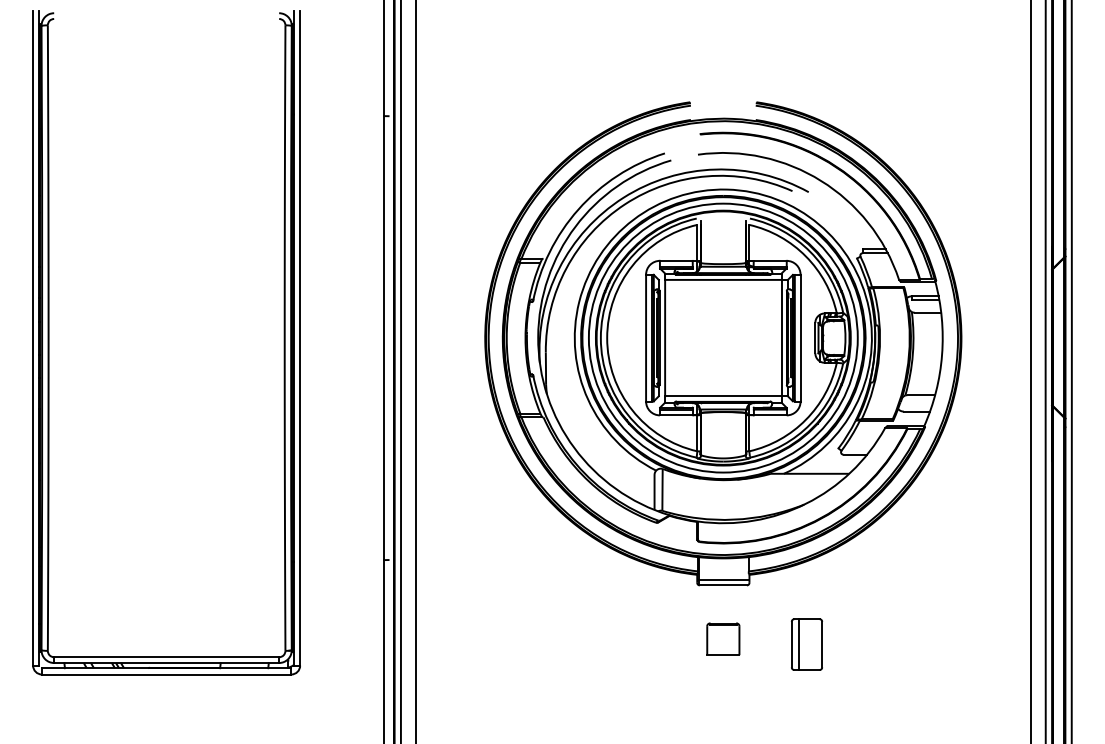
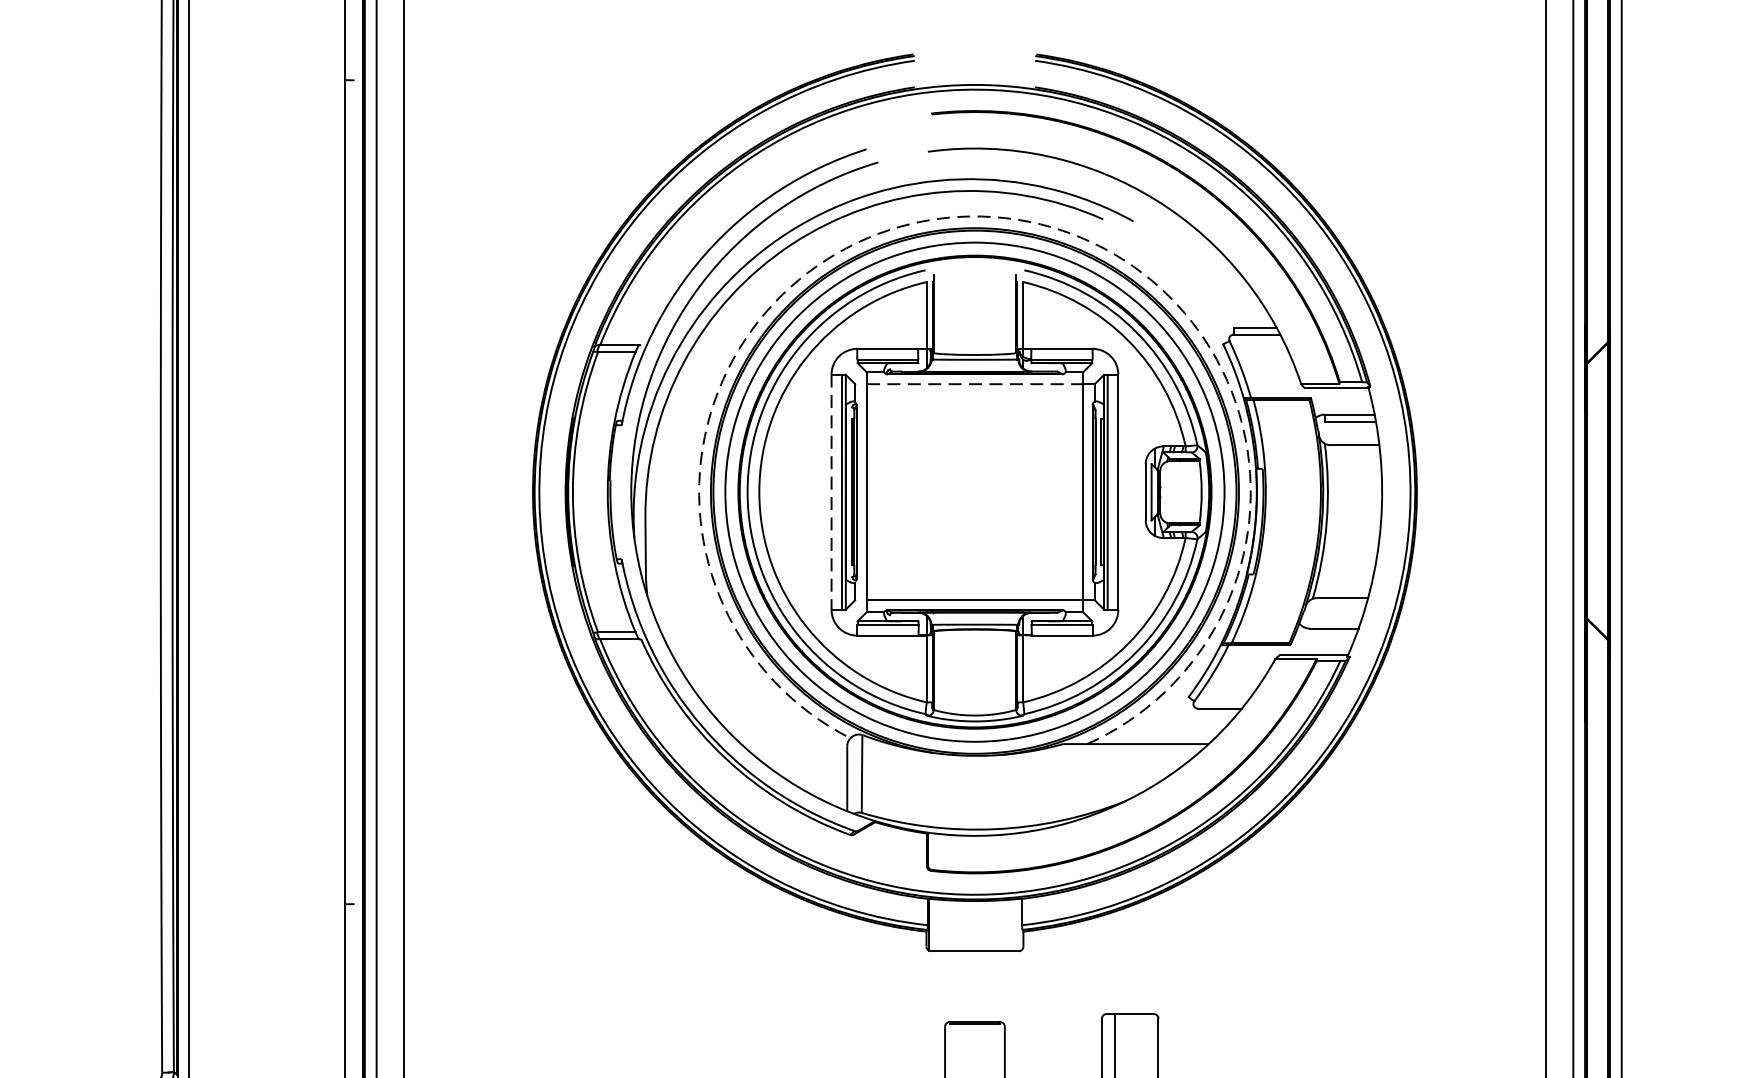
arc: (726, 189) -> (980, 216), solid -> dashed
line: (723, 279) -> (975, 383), solid -> dashed
line: (646, 338) -> (832, 492), solid -> dashed
line: (723, 579) -> (975, 940), removed

